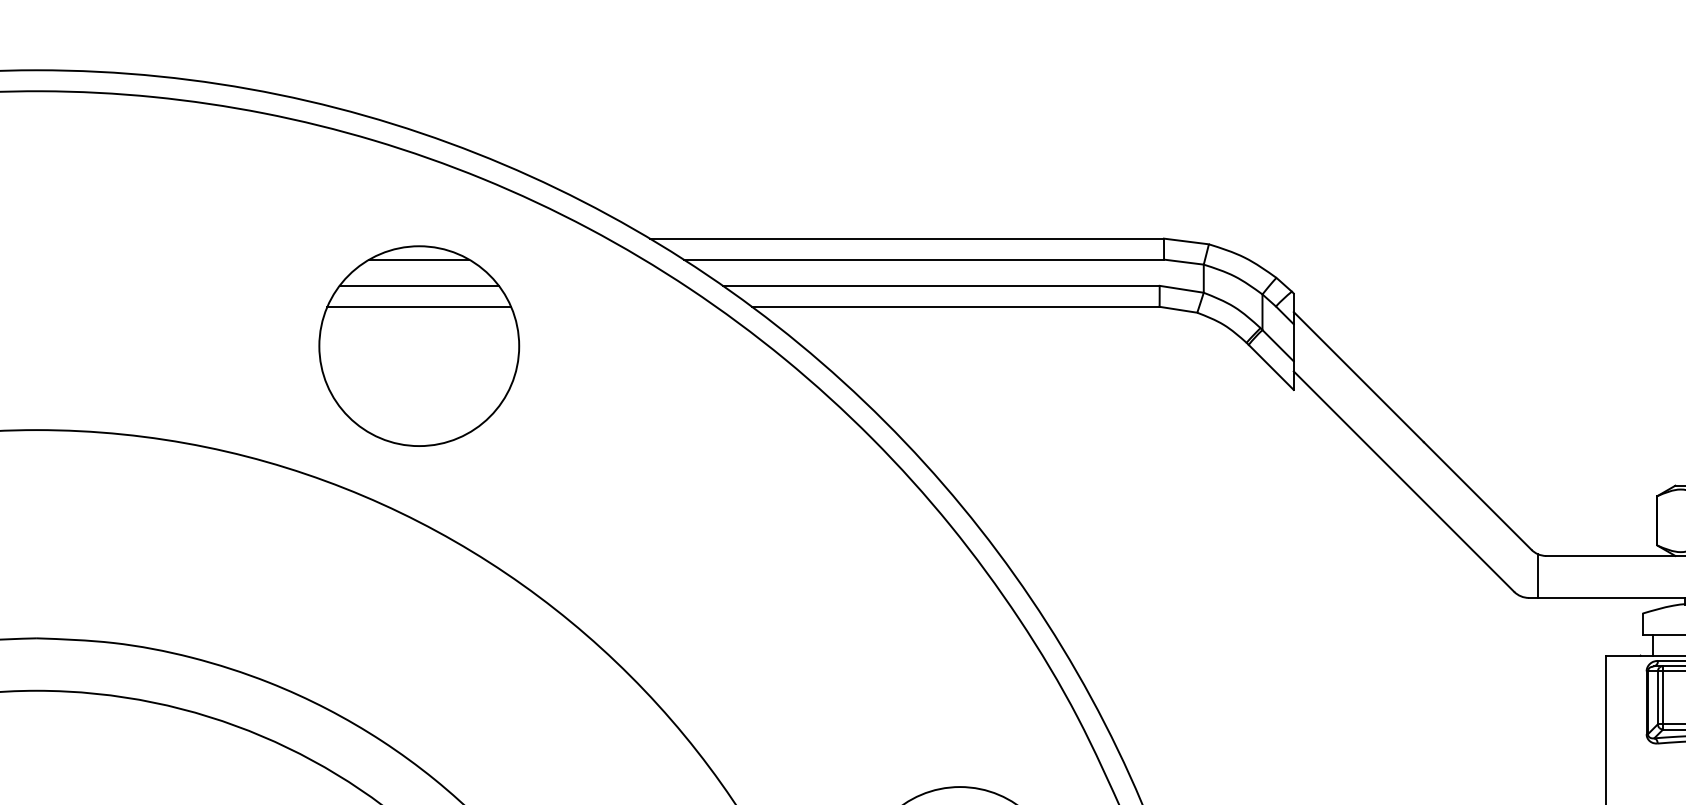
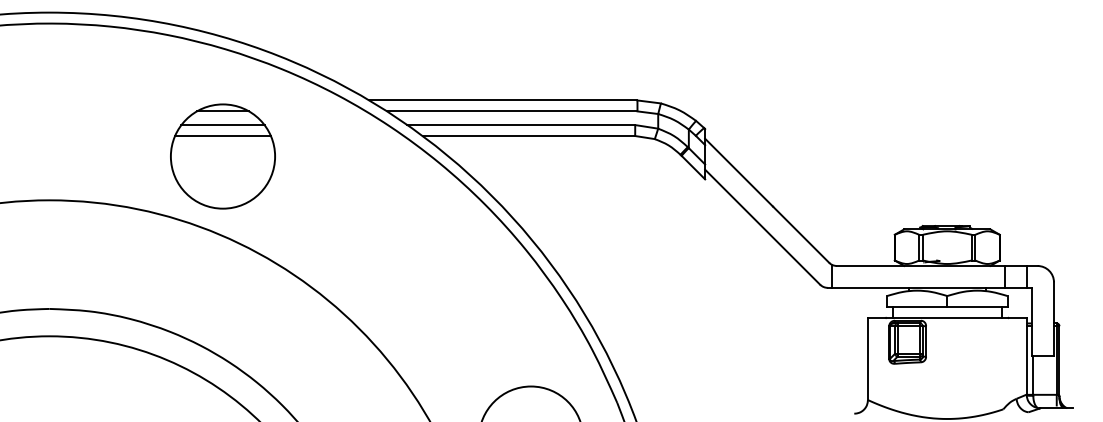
part: (418, 346) -> (222, 156), moved

